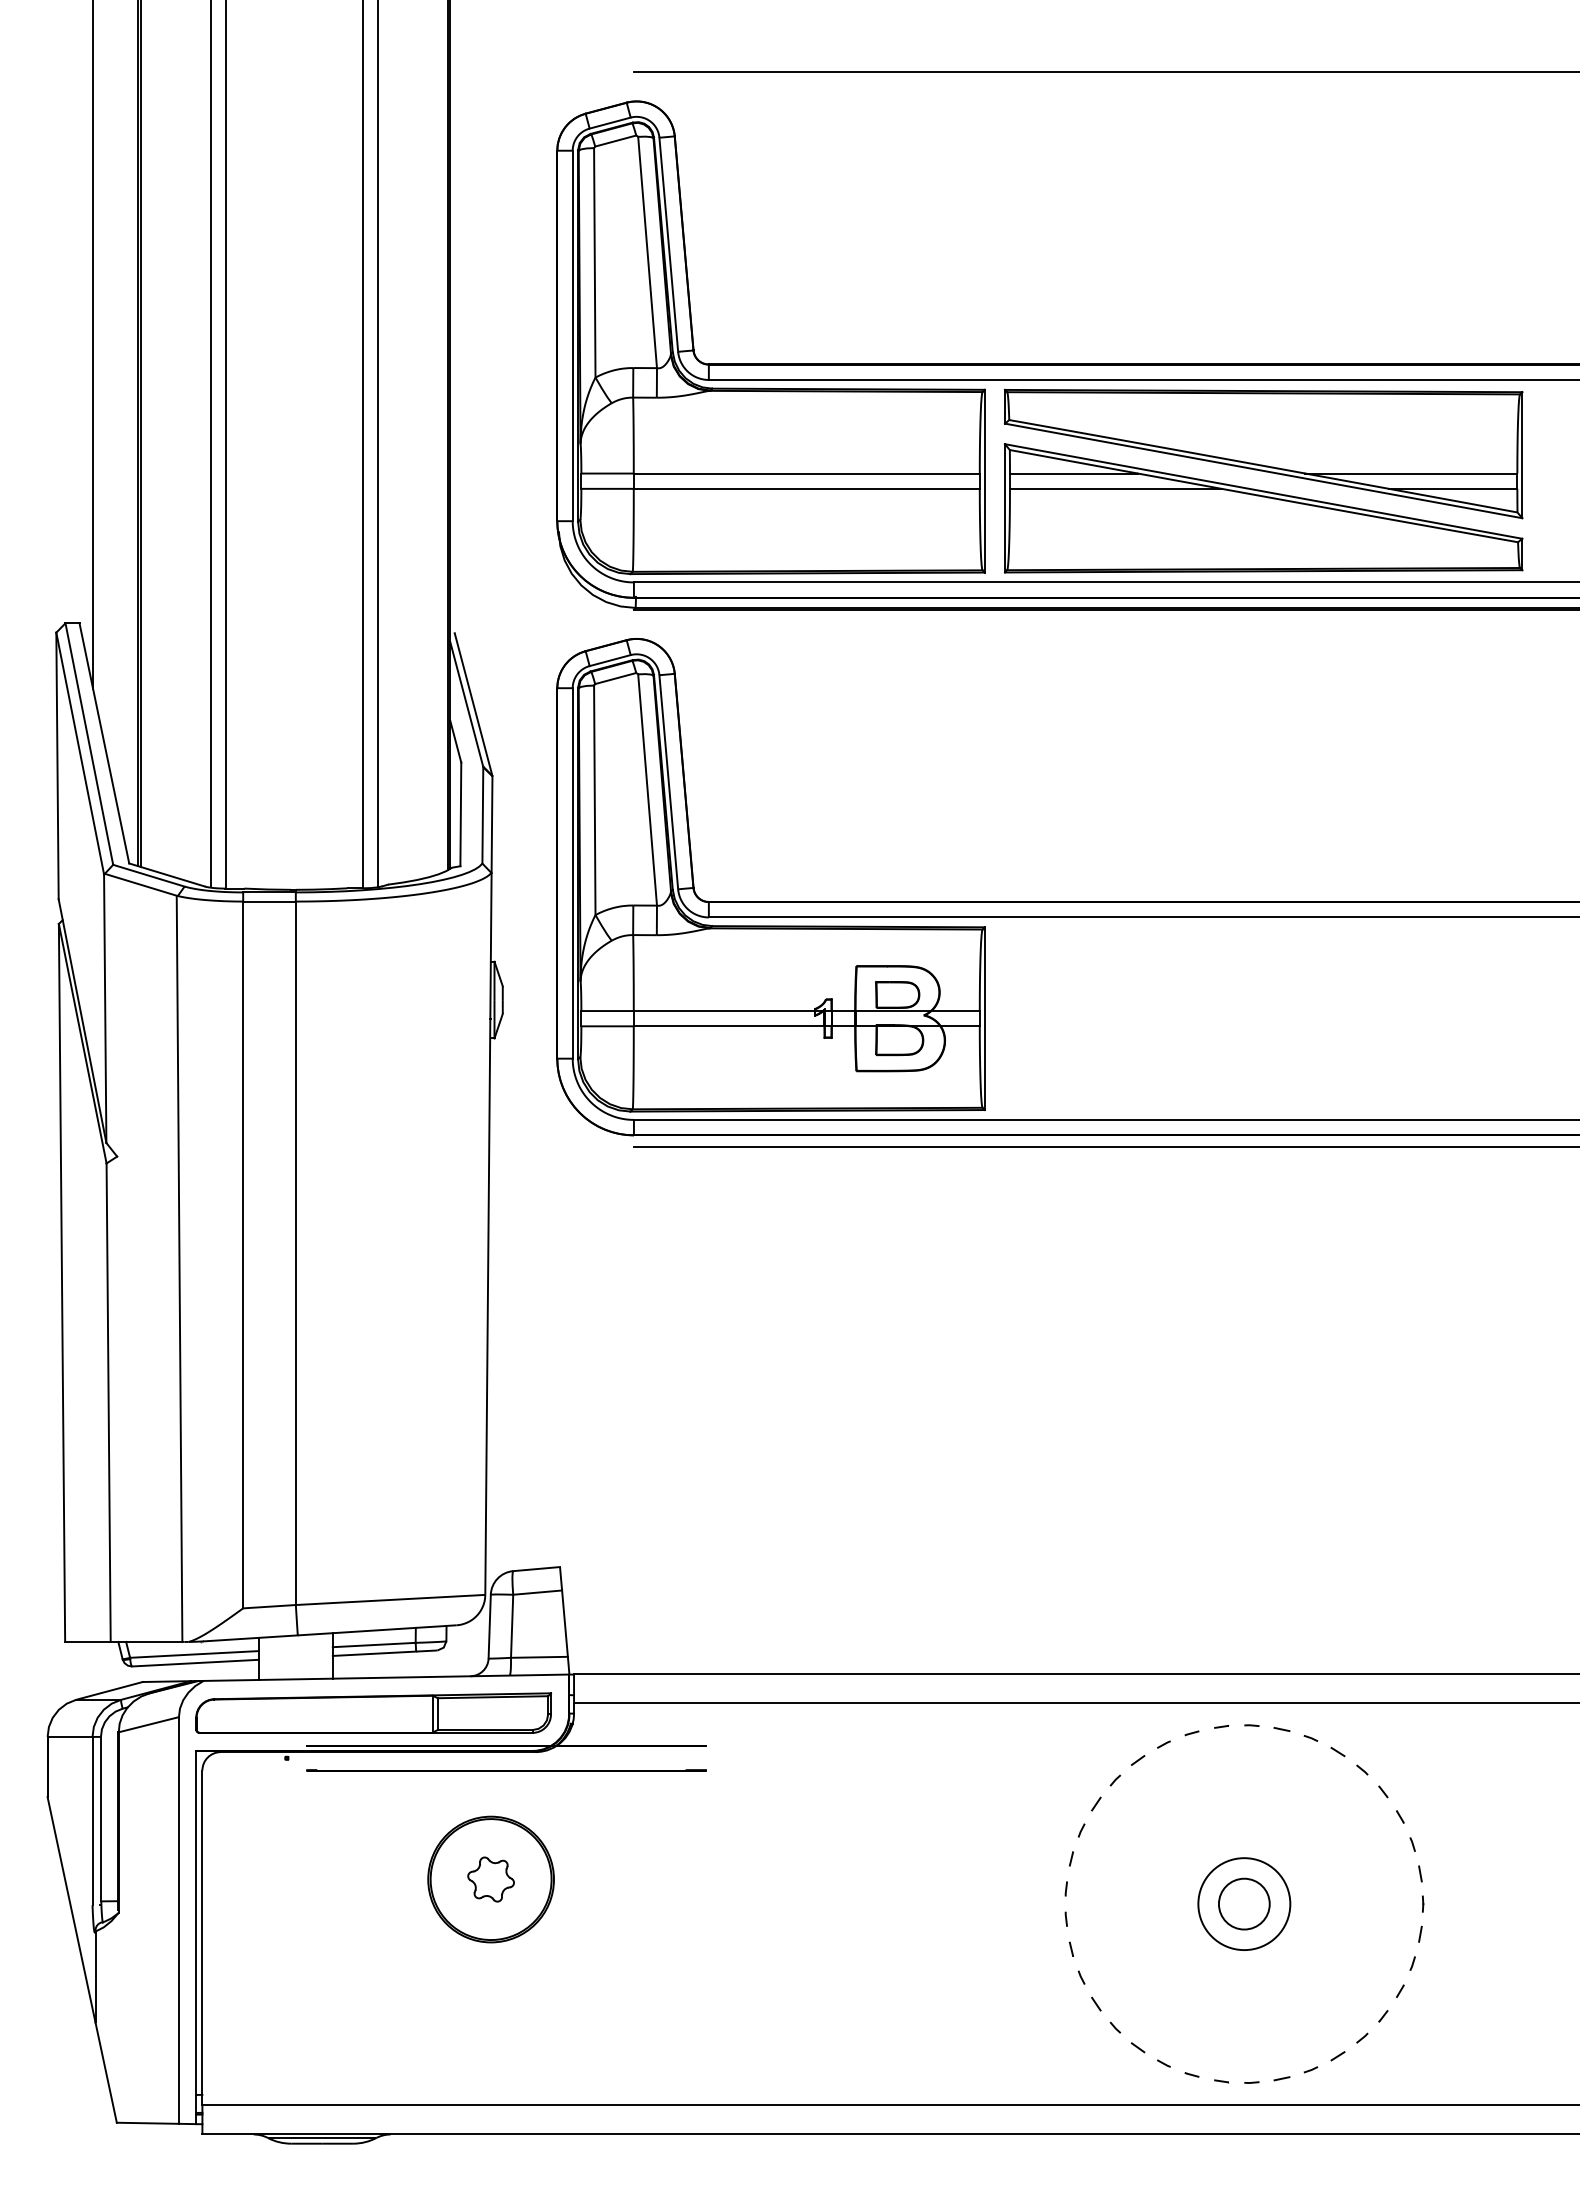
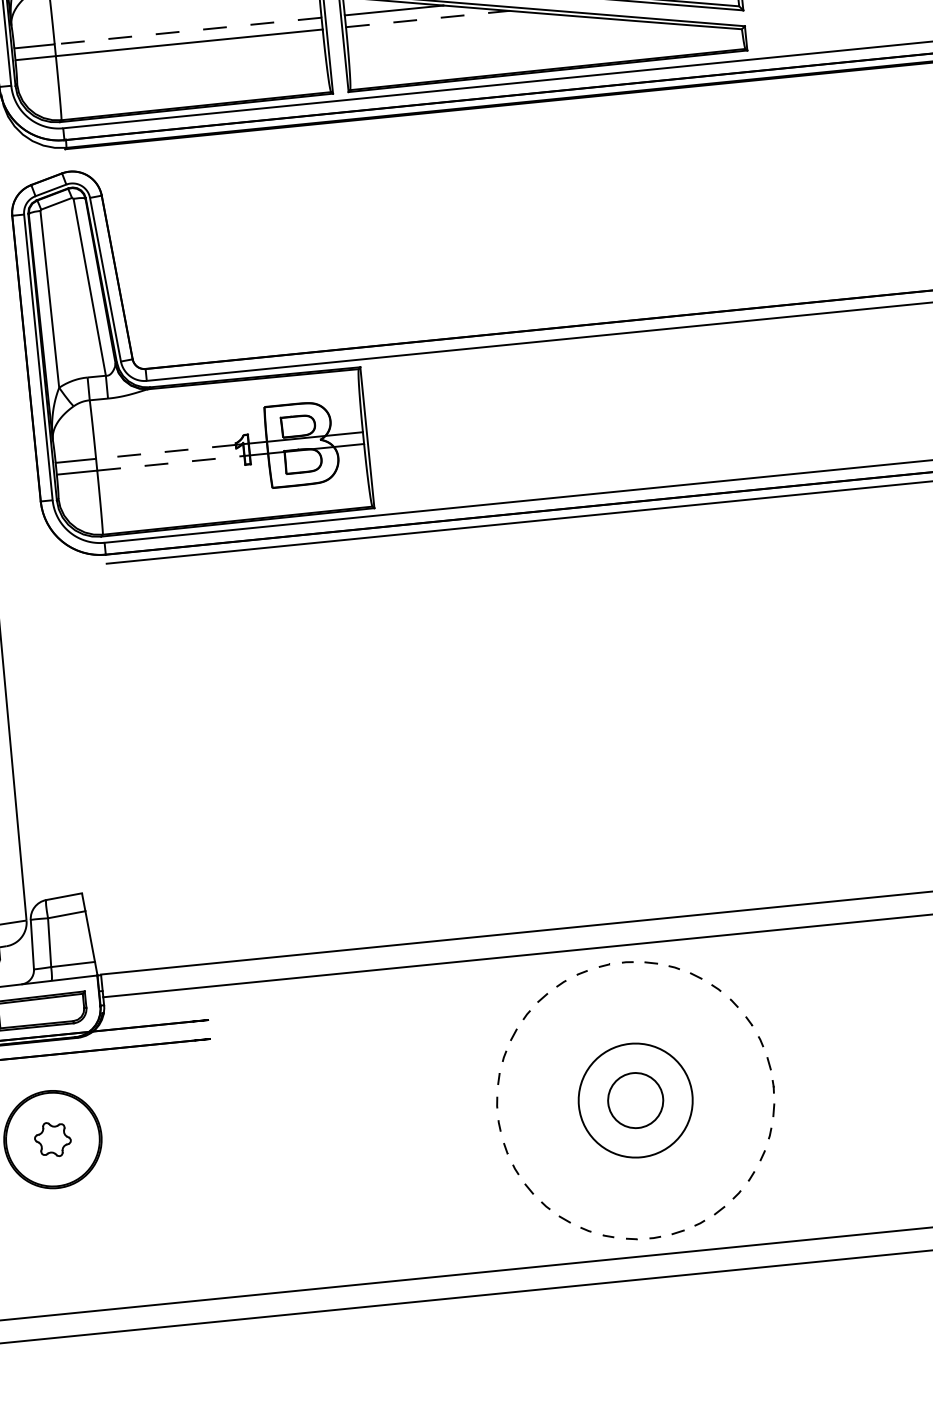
line: (806, 473) -> (187, 31), solid -> dashed
line: (1115, 488) -> (427, 18), solid -> dashed
line: (724, 1011) -> (166, 452), solid -> dashed
line: (729, 1026) -> (171, 463), solid -> dashed
circle: (1243, 1903) -> (634, 1100), size x1.4
circle: (1244, 1904) -> (635, 1100), size x1.6

